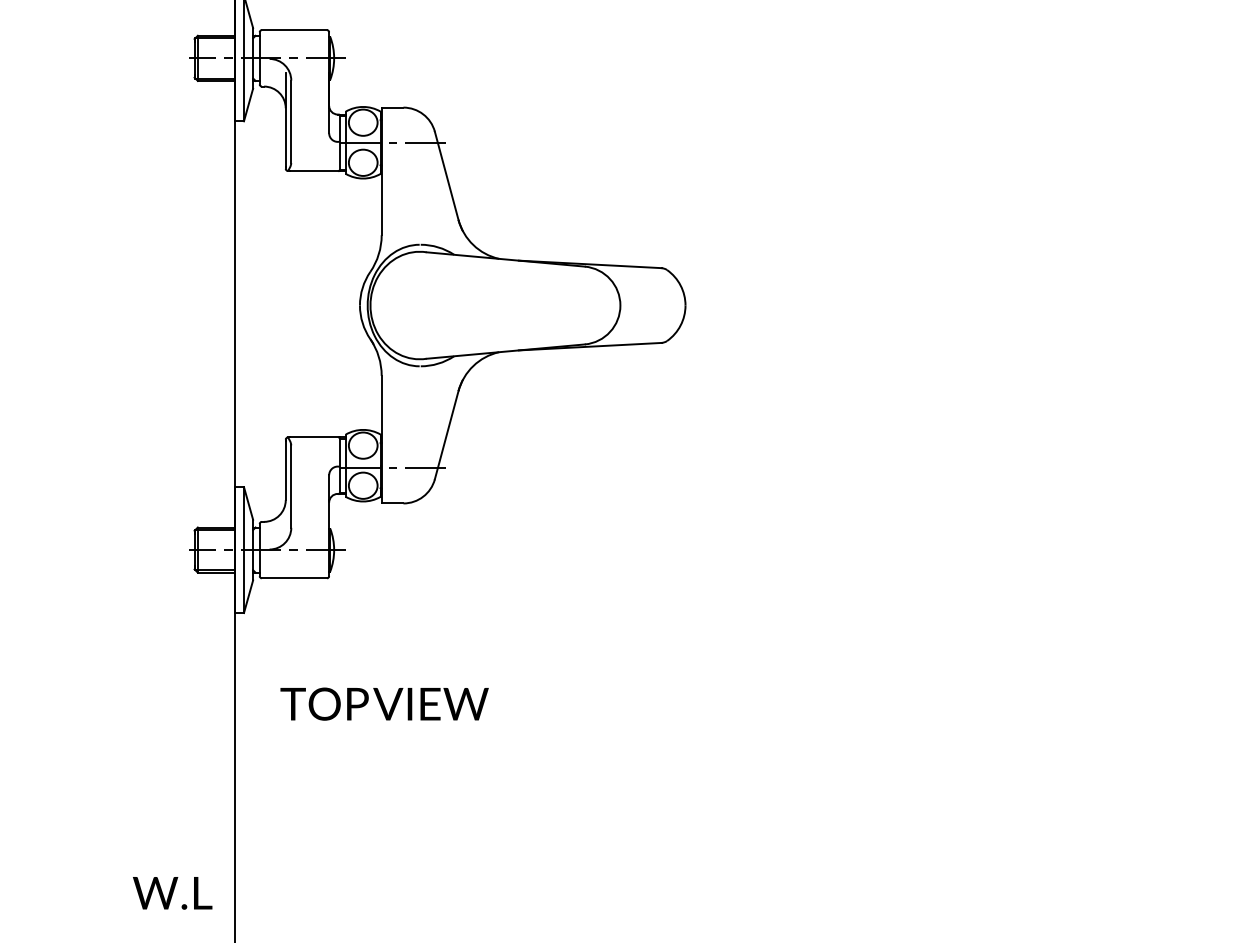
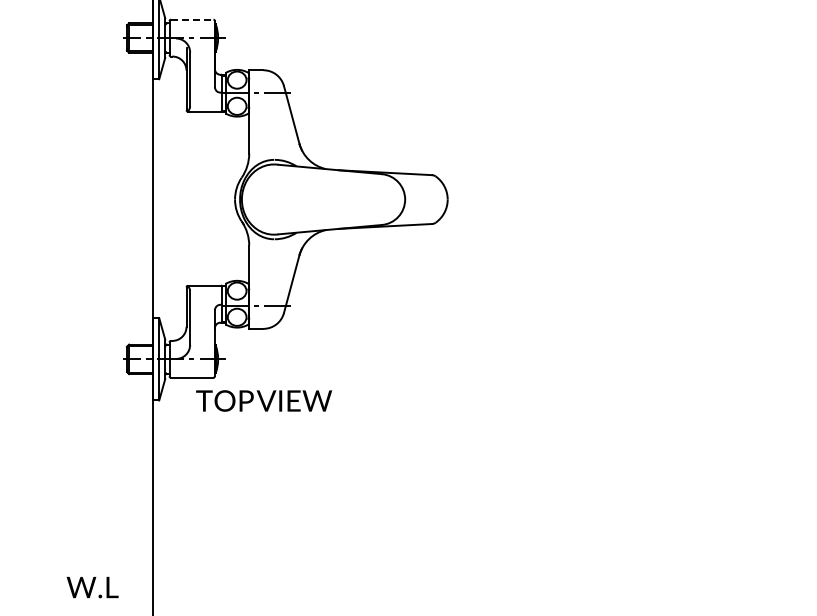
line: (294, 29) -> (192, 19), solid -> dashed
text: (385, 703) -> (264, 400), moved
text: (172, 893) -> (92, 587), moved

